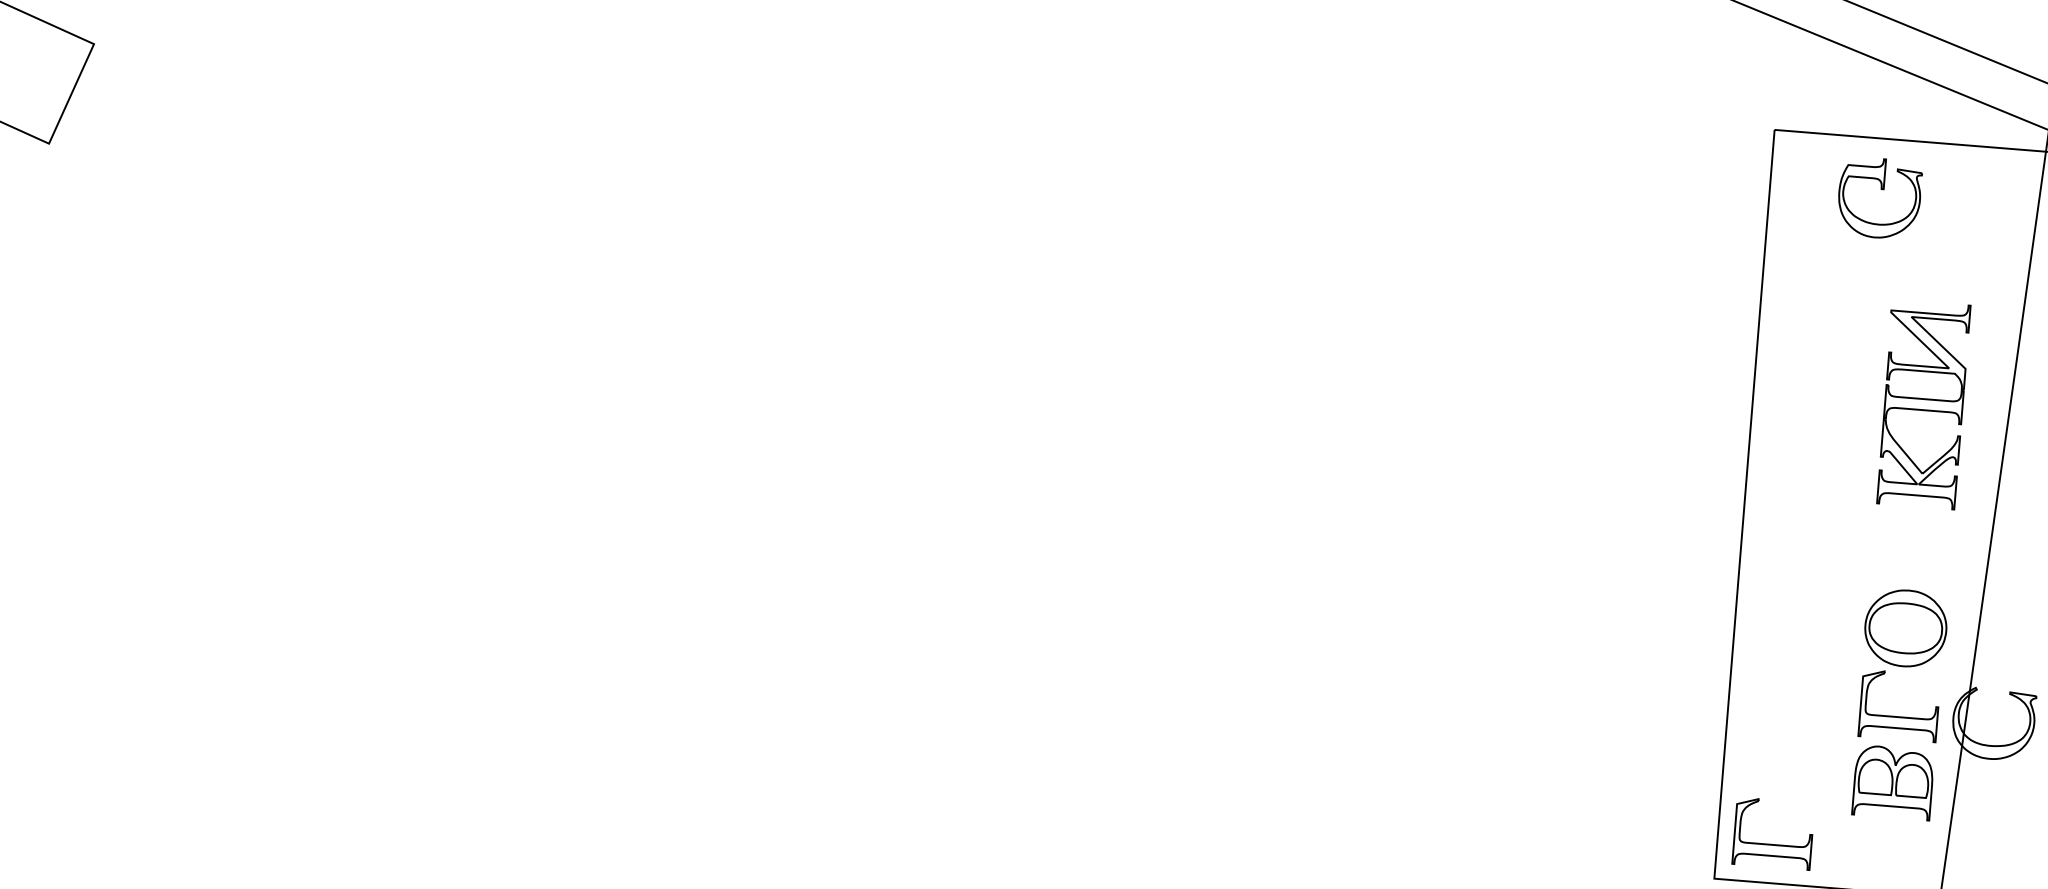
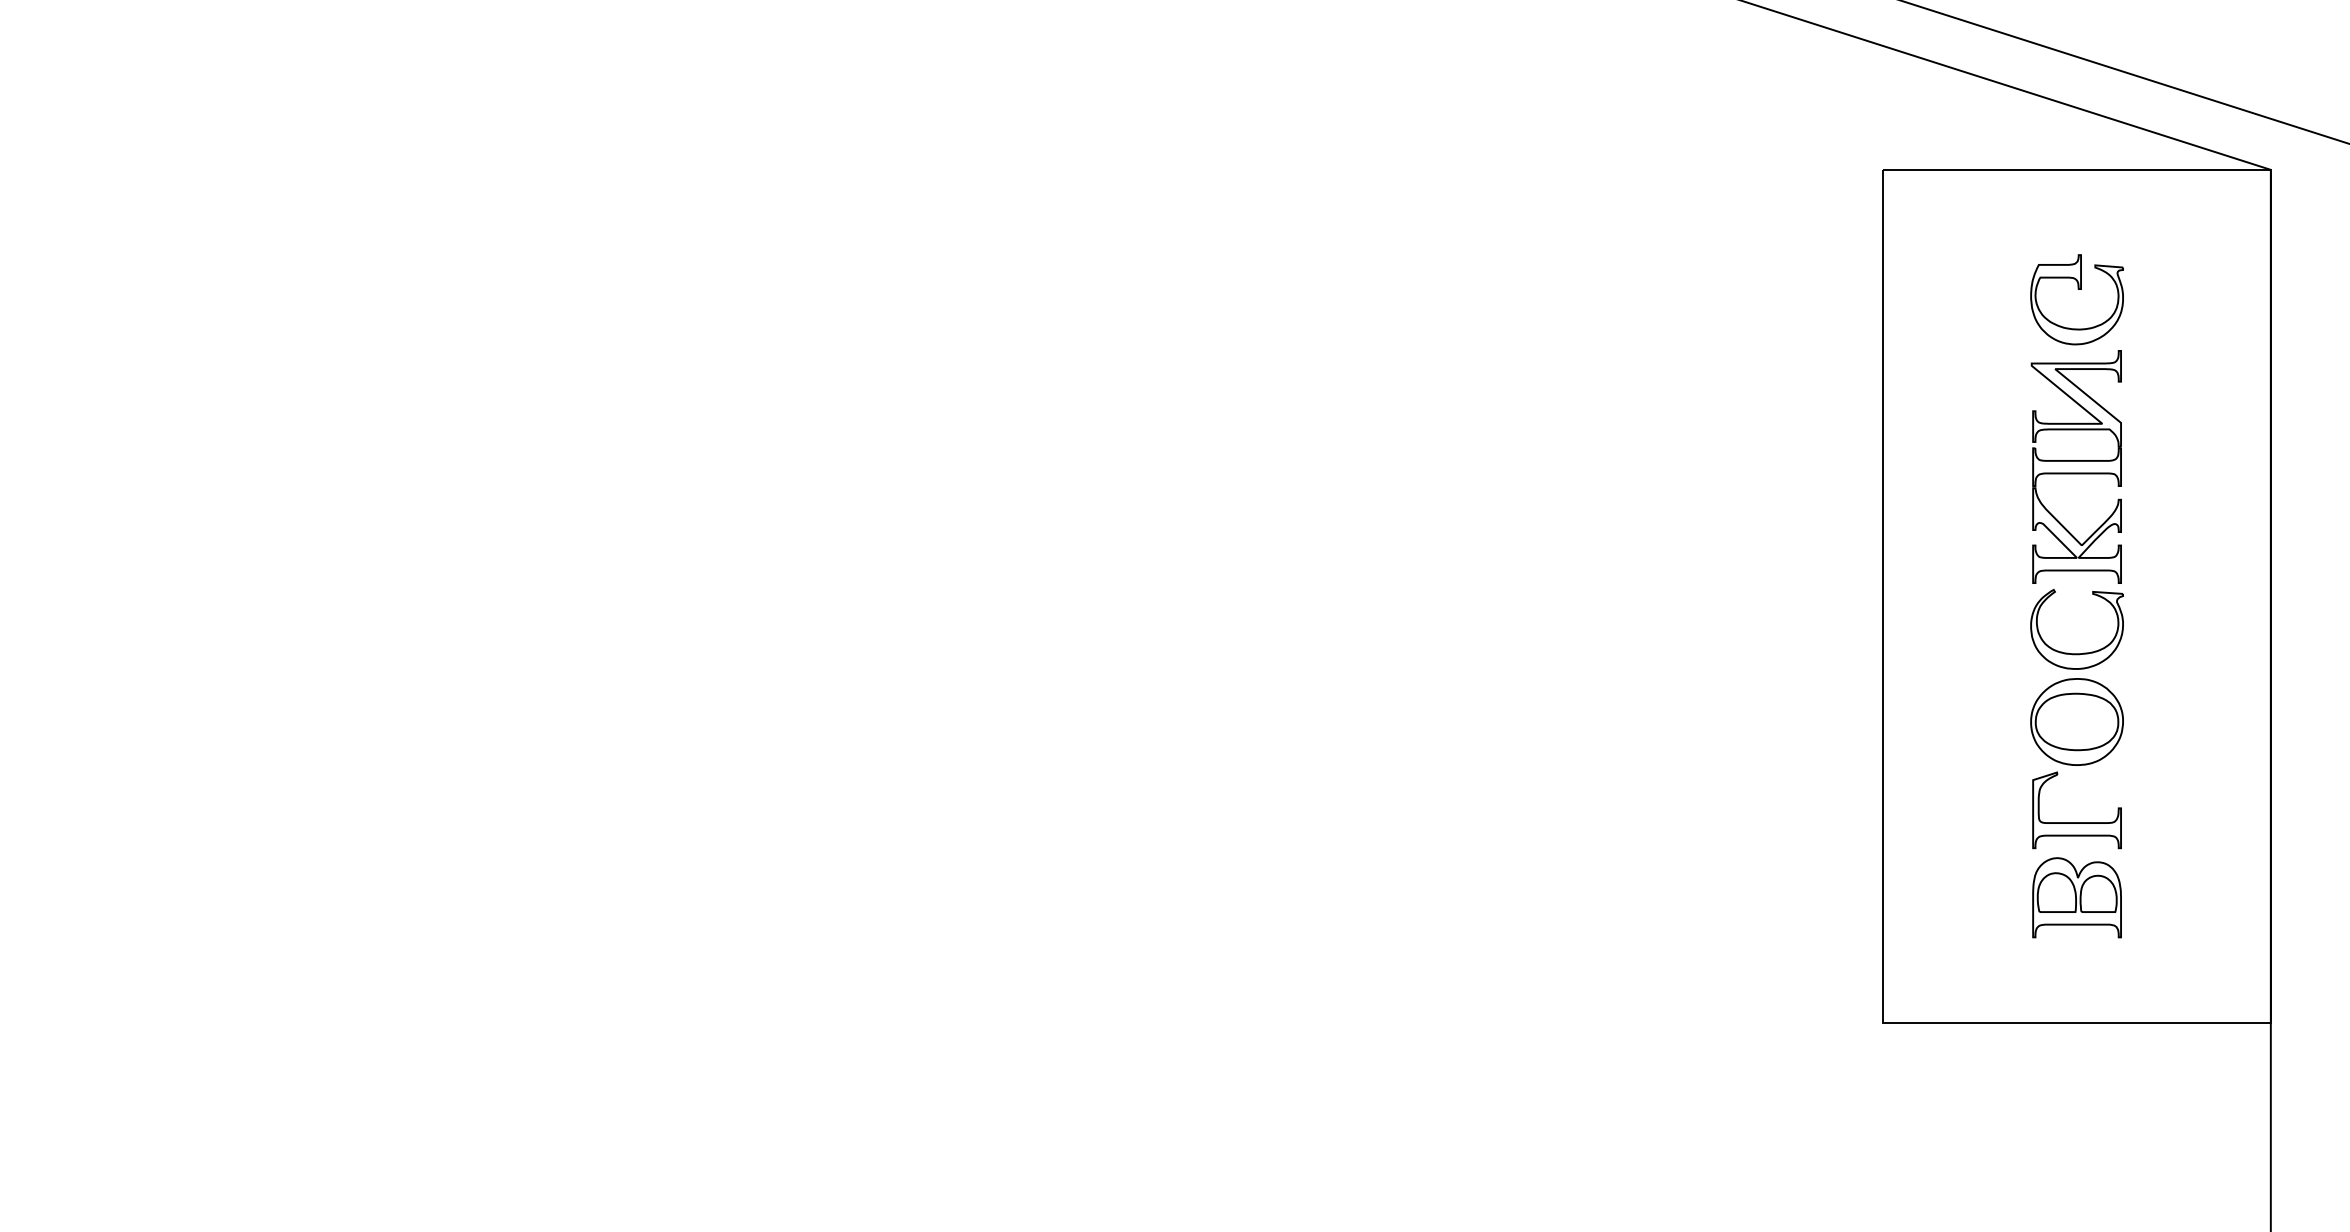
part: (1880, 189) -> (2077, 289), moved
part: (1991, 745) -> (2076, 653), moved
part: (1772, 844) -> (1945, 978), removed

